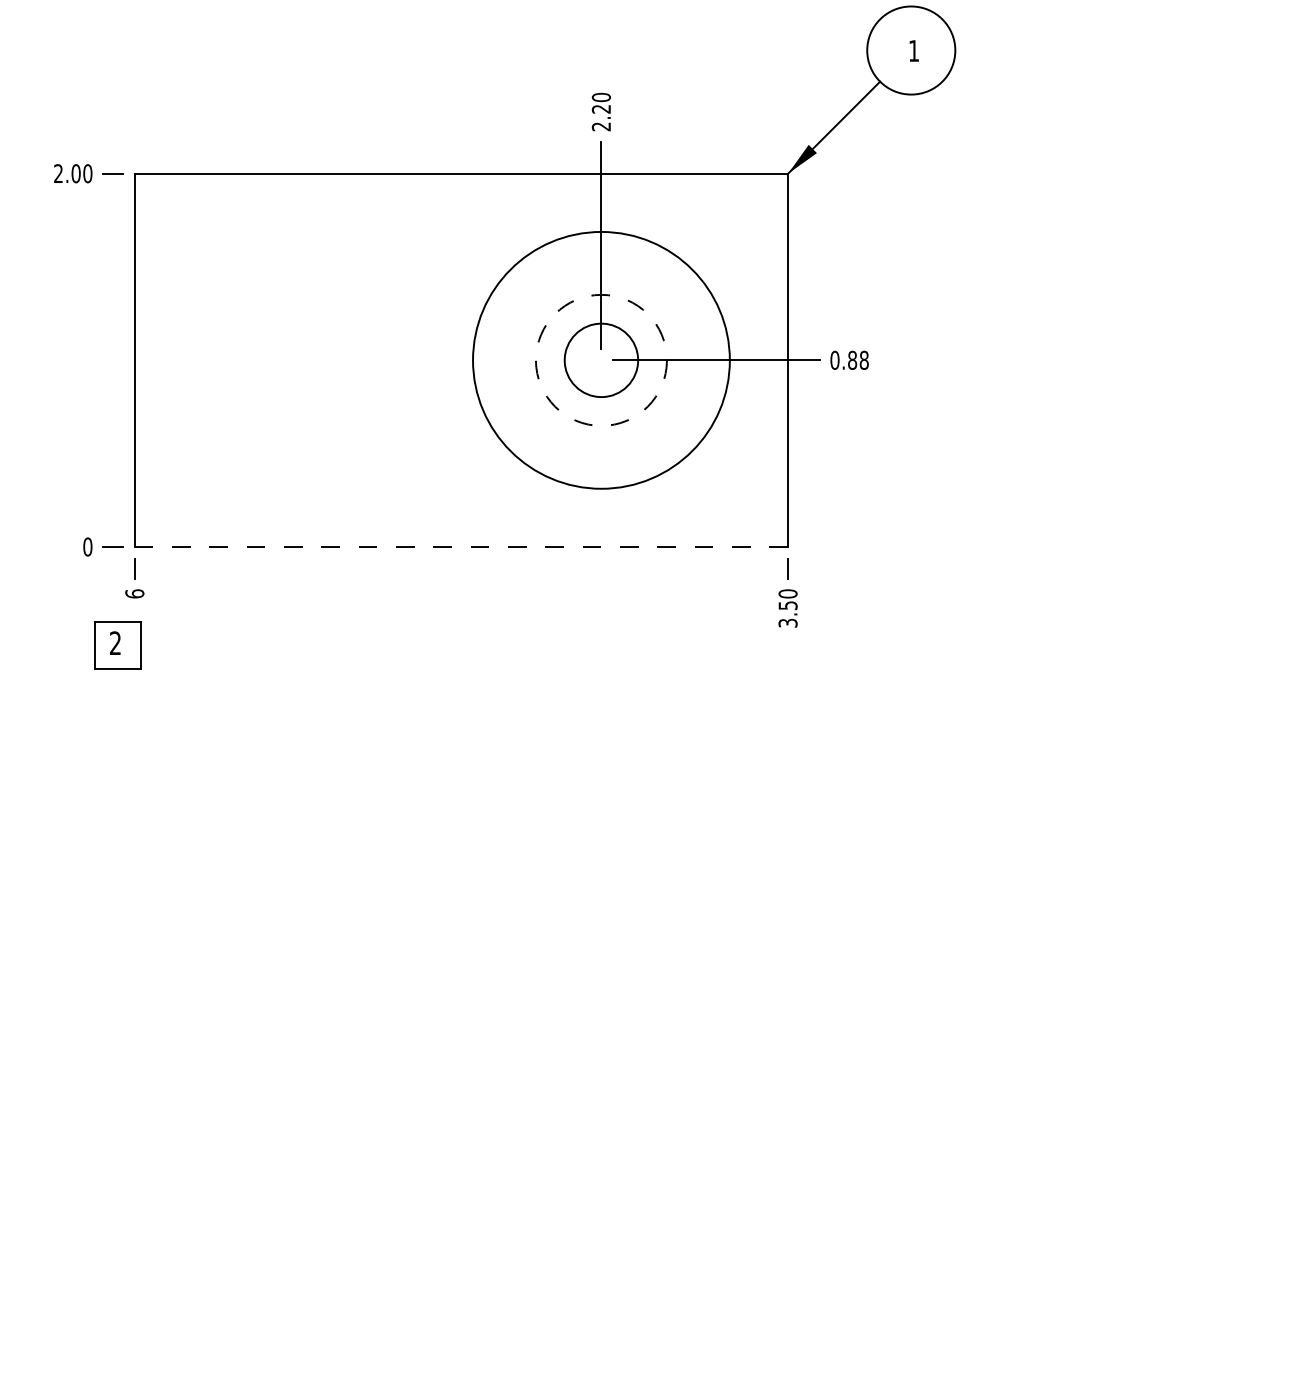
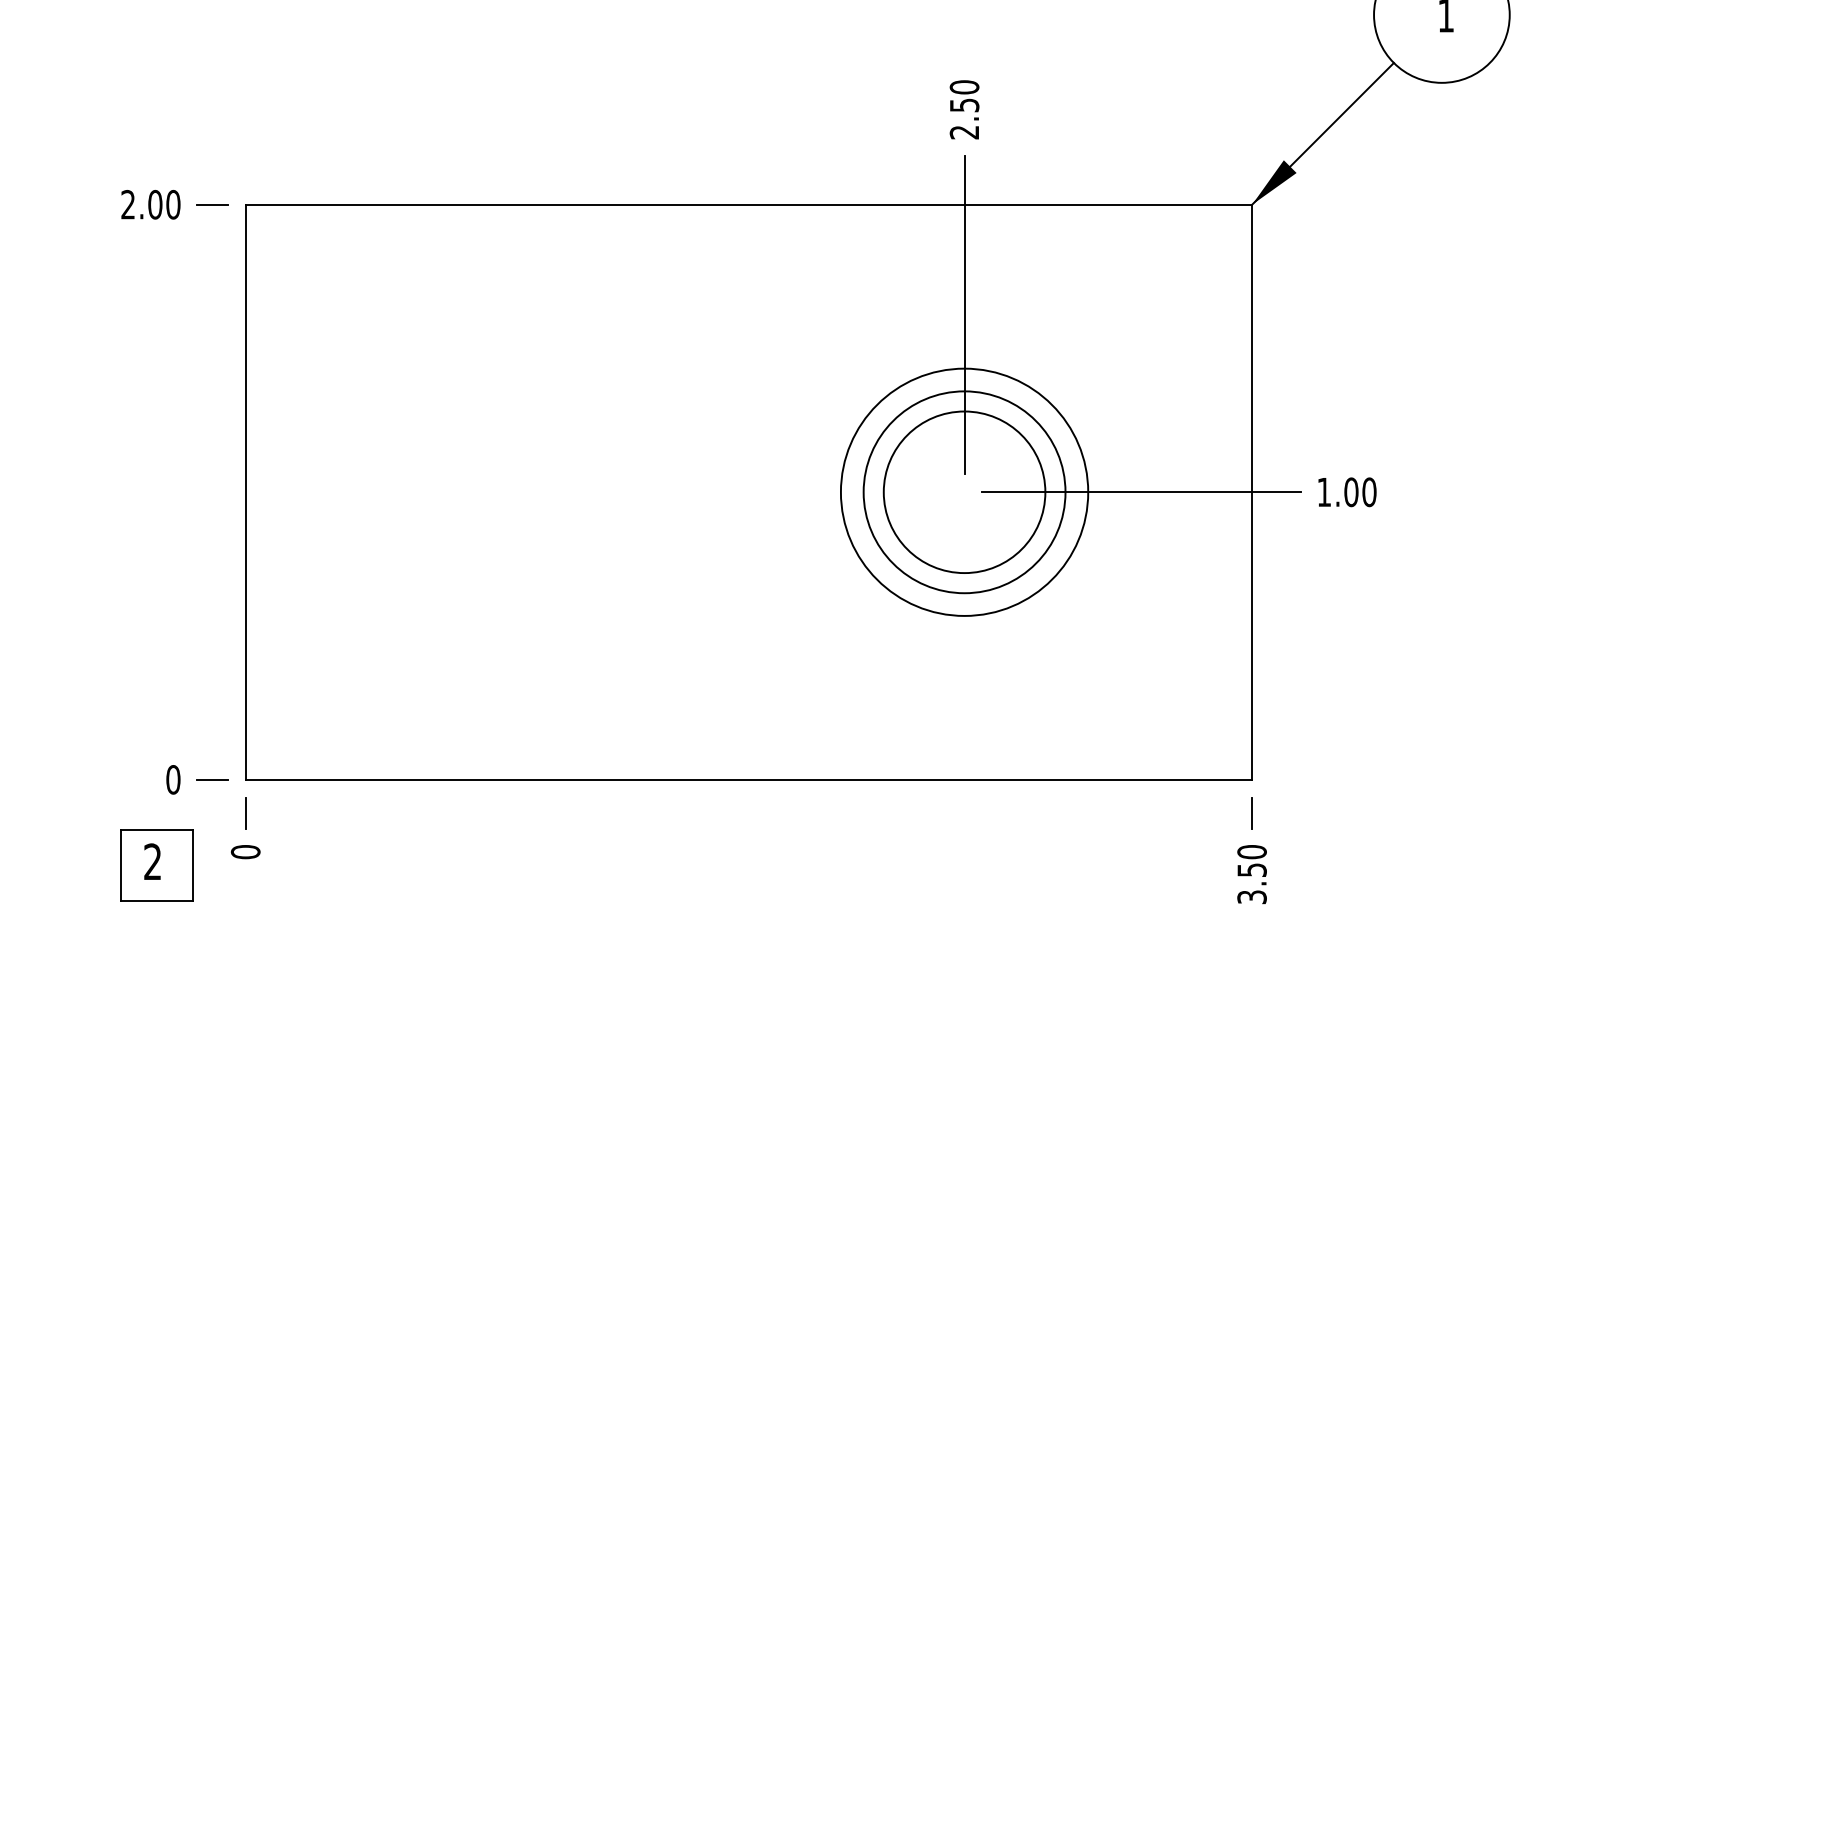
text: (601, 109) -> (964, 105), 2.20 -> 2.50
circle: (600, 359) -> (963, 490), dashed -> solid
circle: (601, 359) -> (964, 490), size x1.43
text: (849, 359) -> (1346, 490), 0.88 -> 1.00
circle: (601, 360) -> (964, 492), size x0.62
line: (461, 547) -> (748, 780), dashed -> solid
text: (134, 593) -> (245, 851), 6 -> 0
part: (117, 645) -> (155, 865), moved

